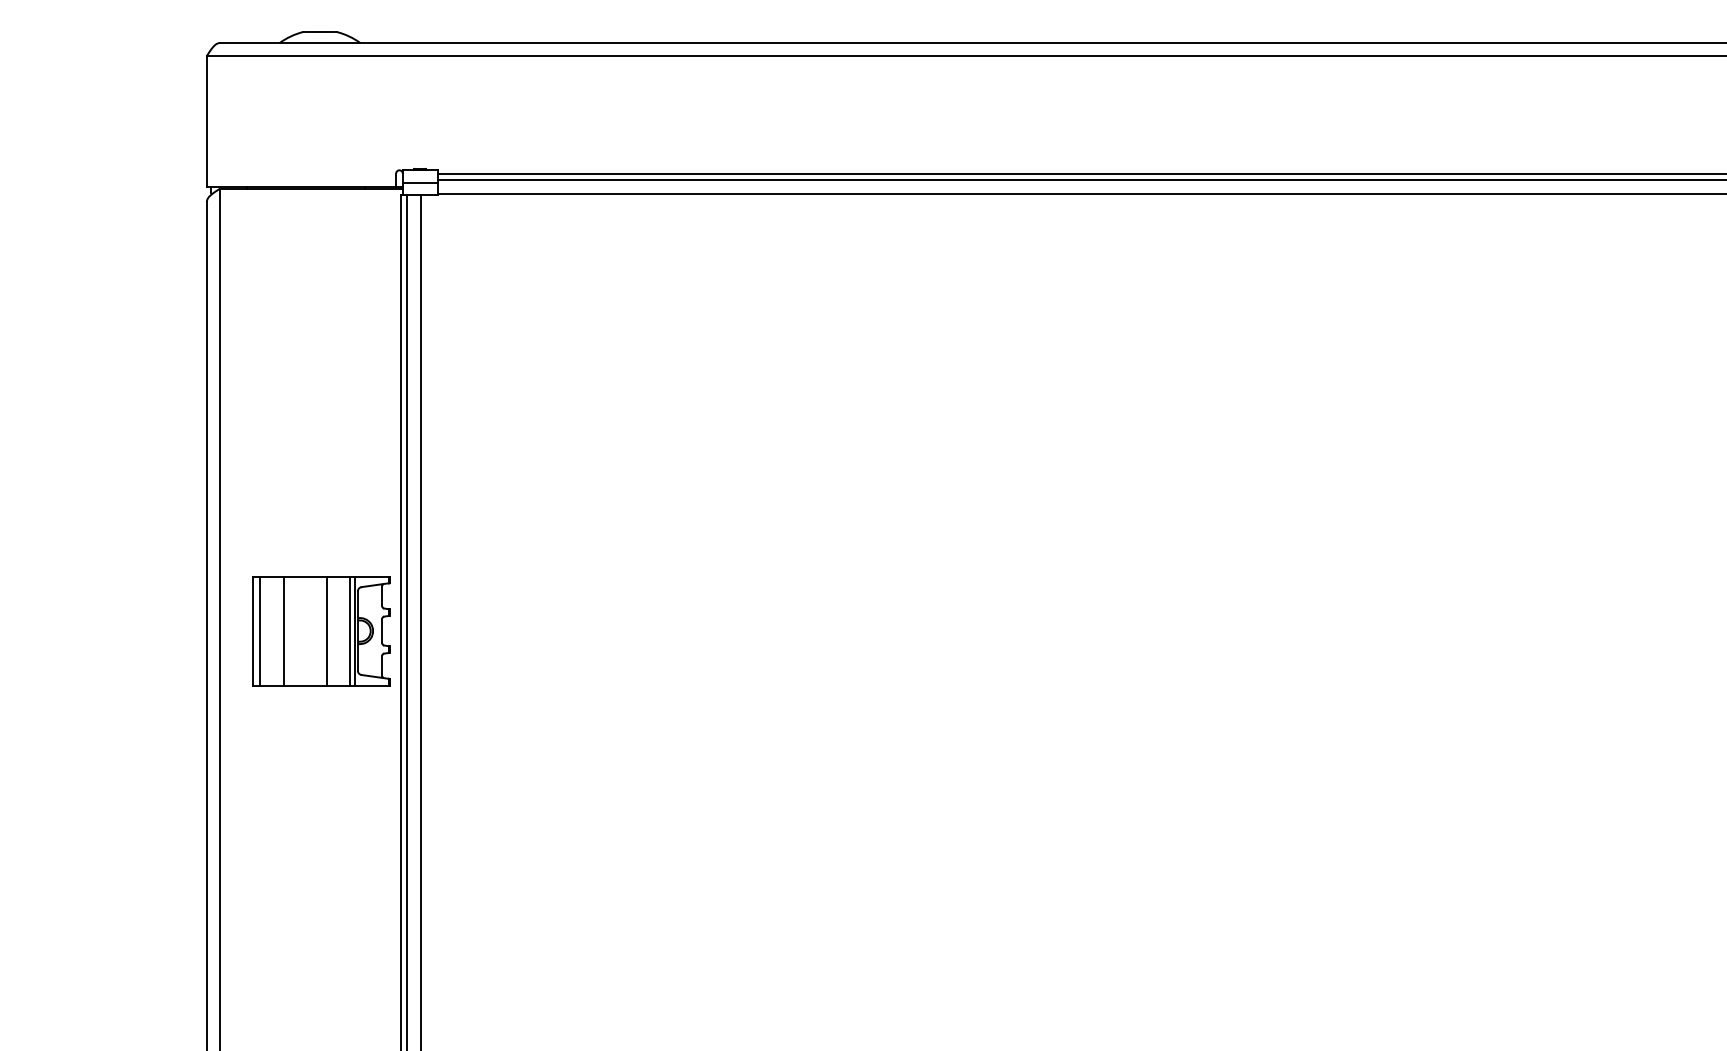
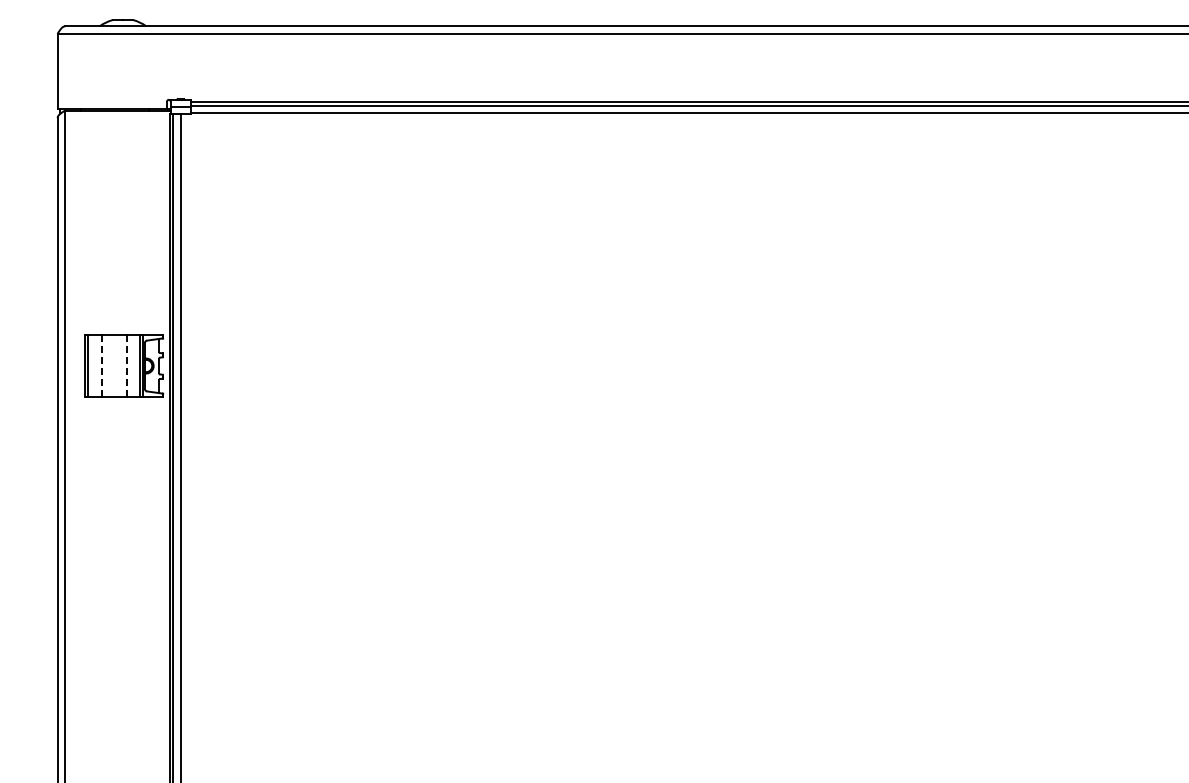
line: (327, 630) -> (127, 365), solid -> dashed
line: (284, 631) -> (102, 366), solid -> dashed

